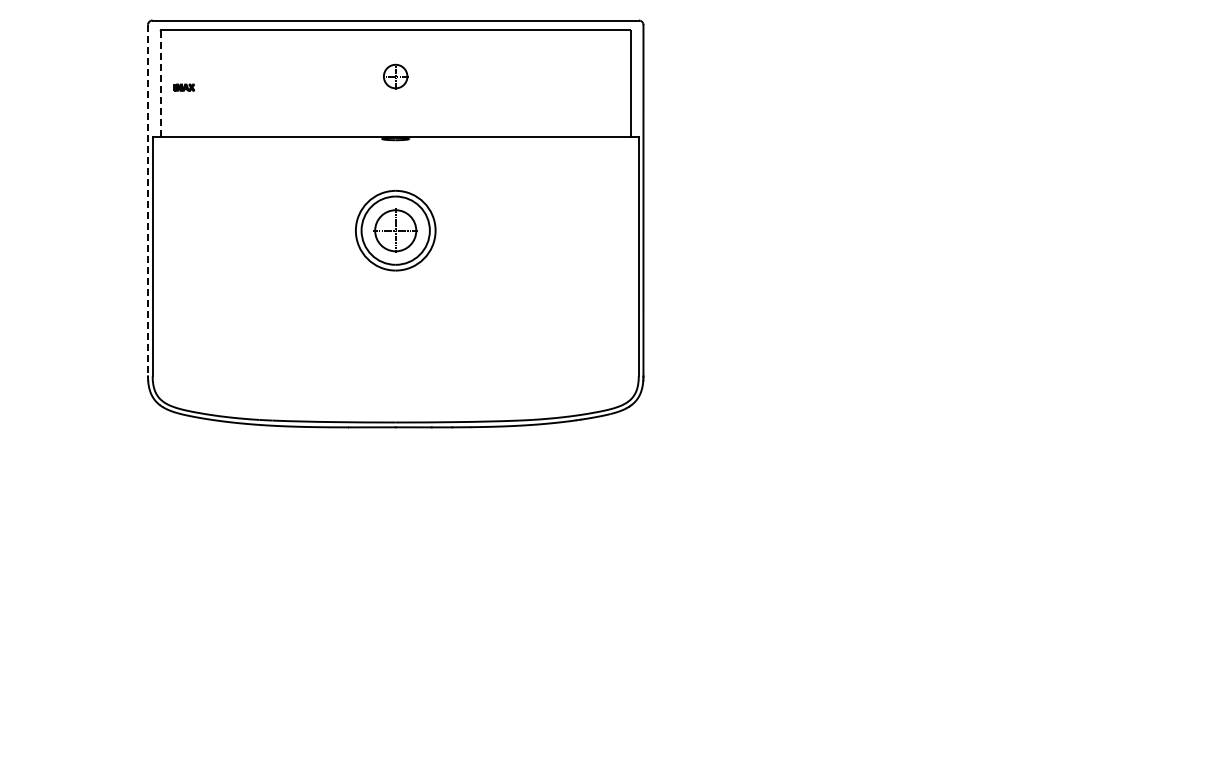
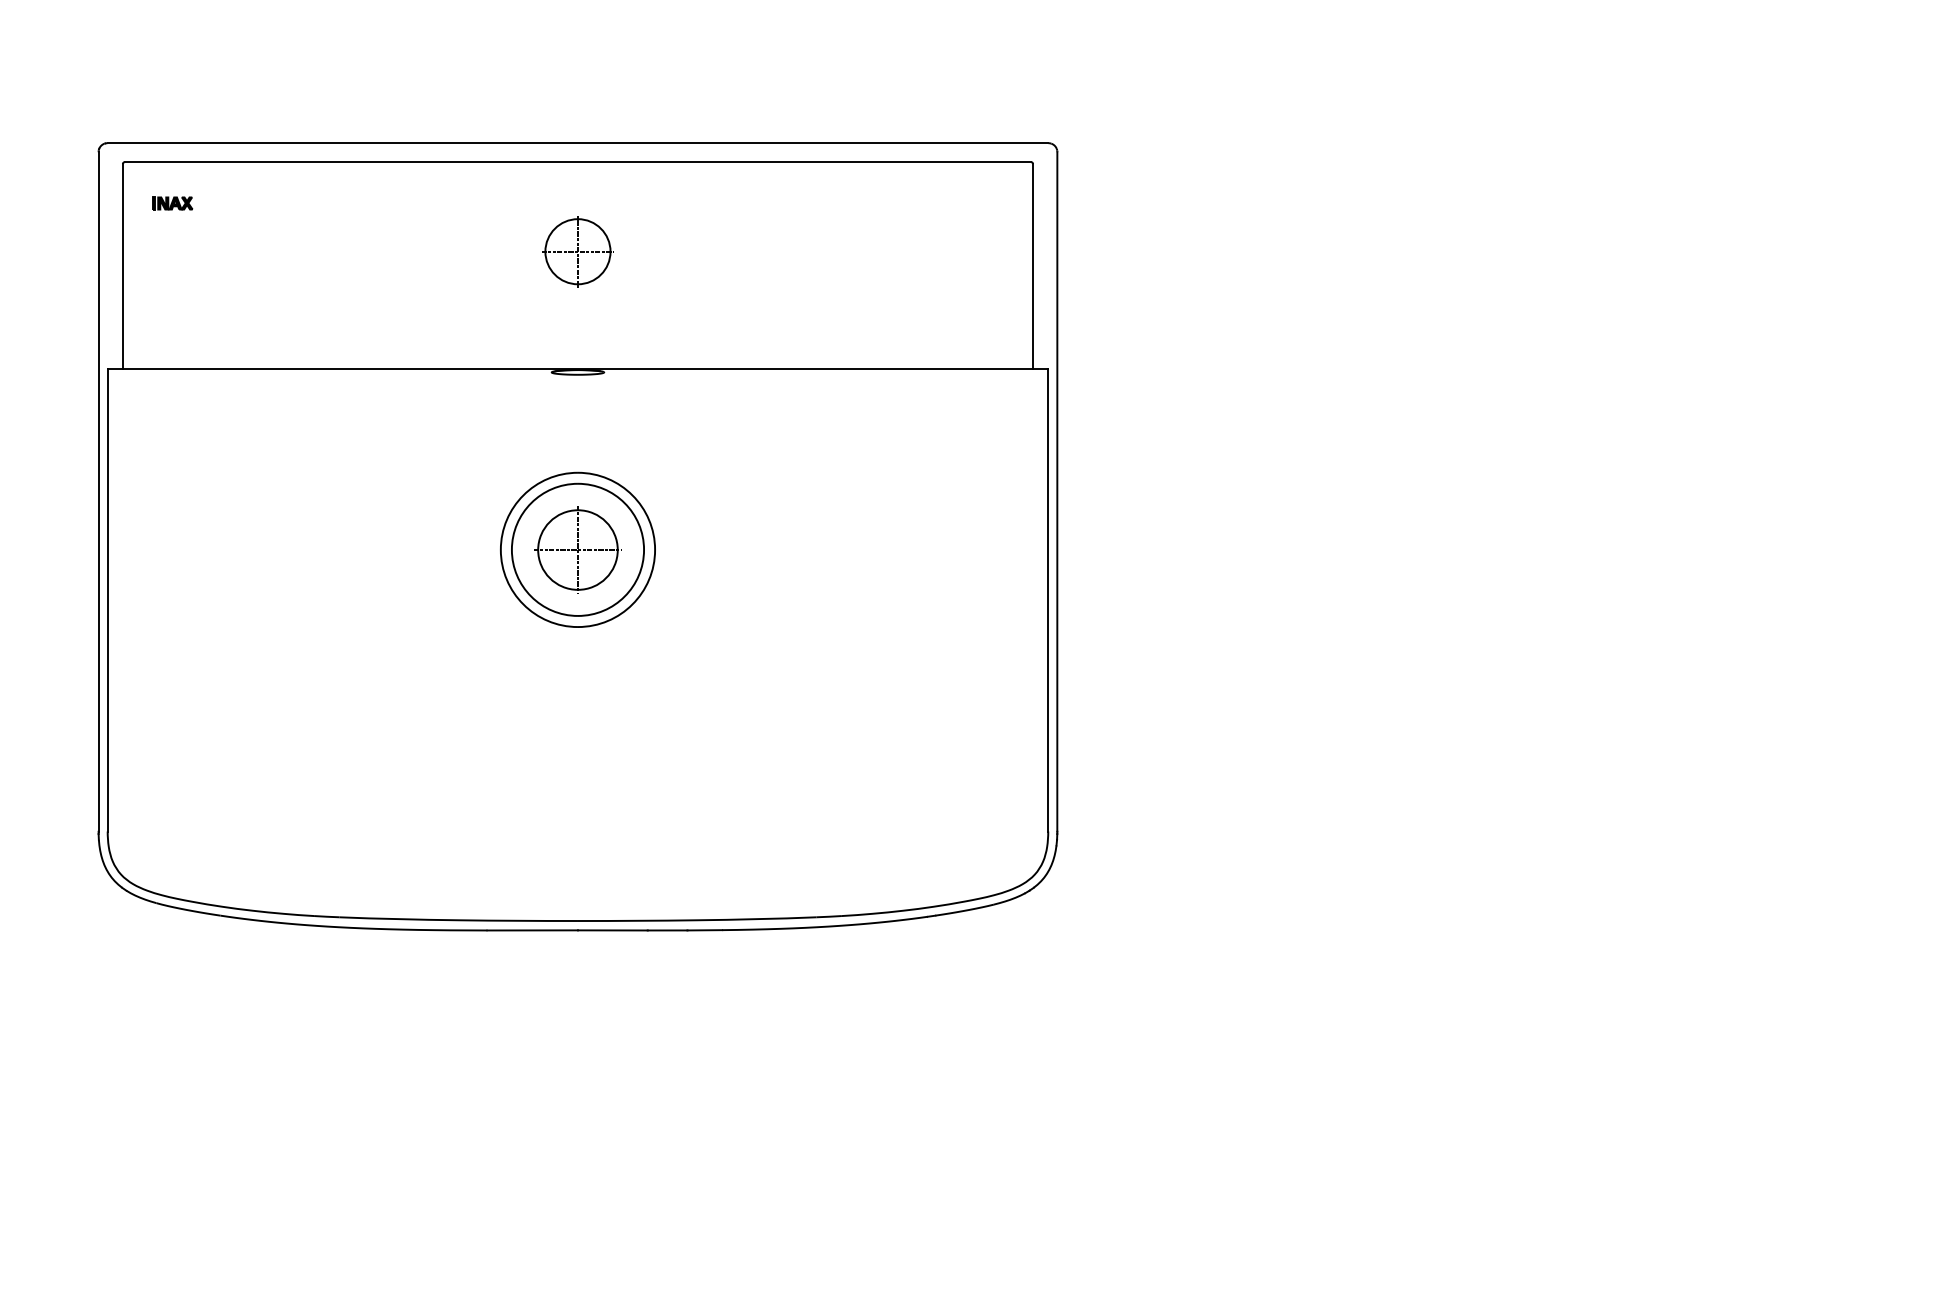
part: (395, 76) -> (577, 251), size x1.43
line: (160, 84) -> (122, 266), dashed -> solid
part: (184, 87) -> (173, 203), moved
line: (148, 200) -> (99, 491), dashed -> solid

